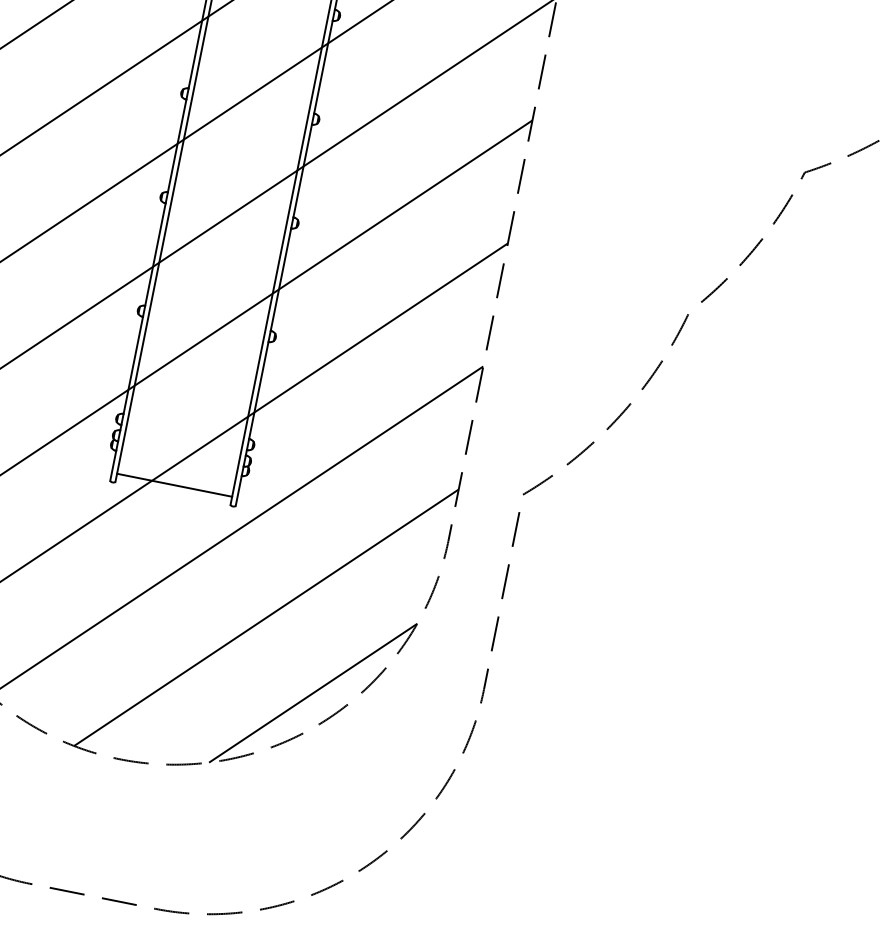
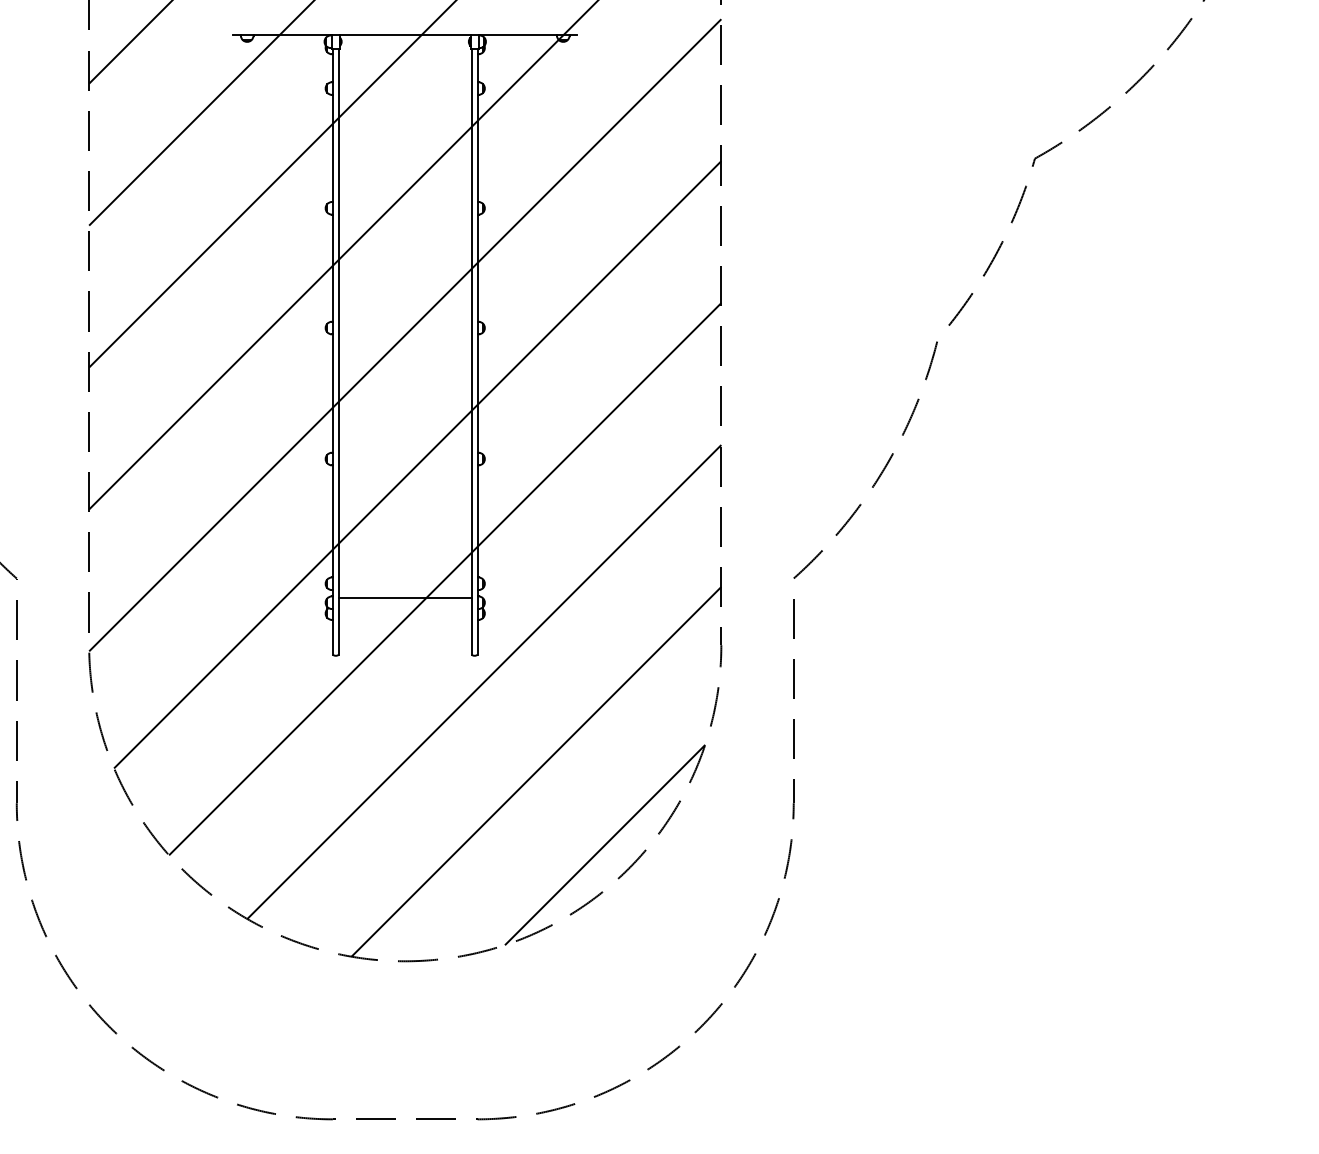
line: (173, 485) -> (404, 598), moved

